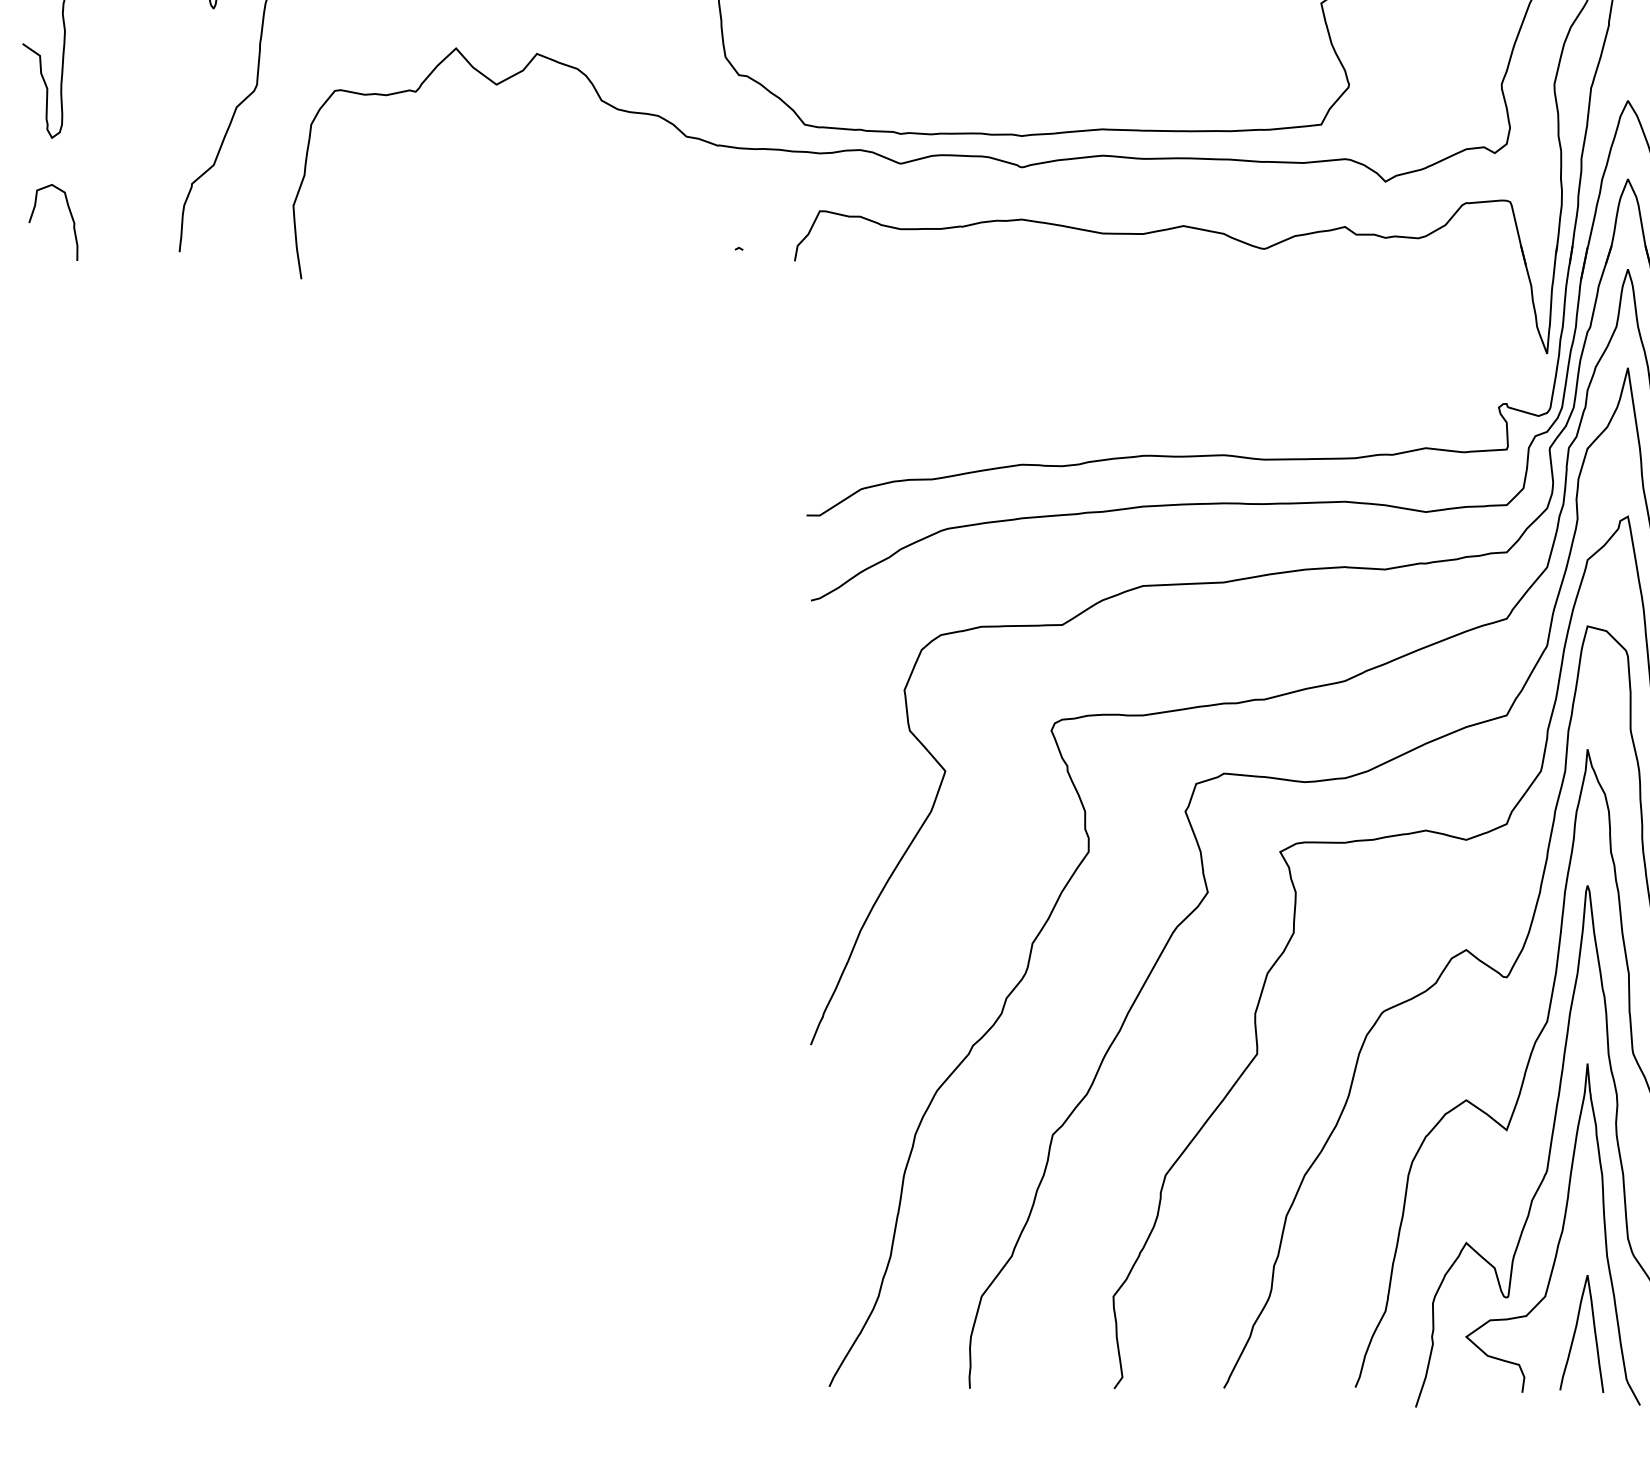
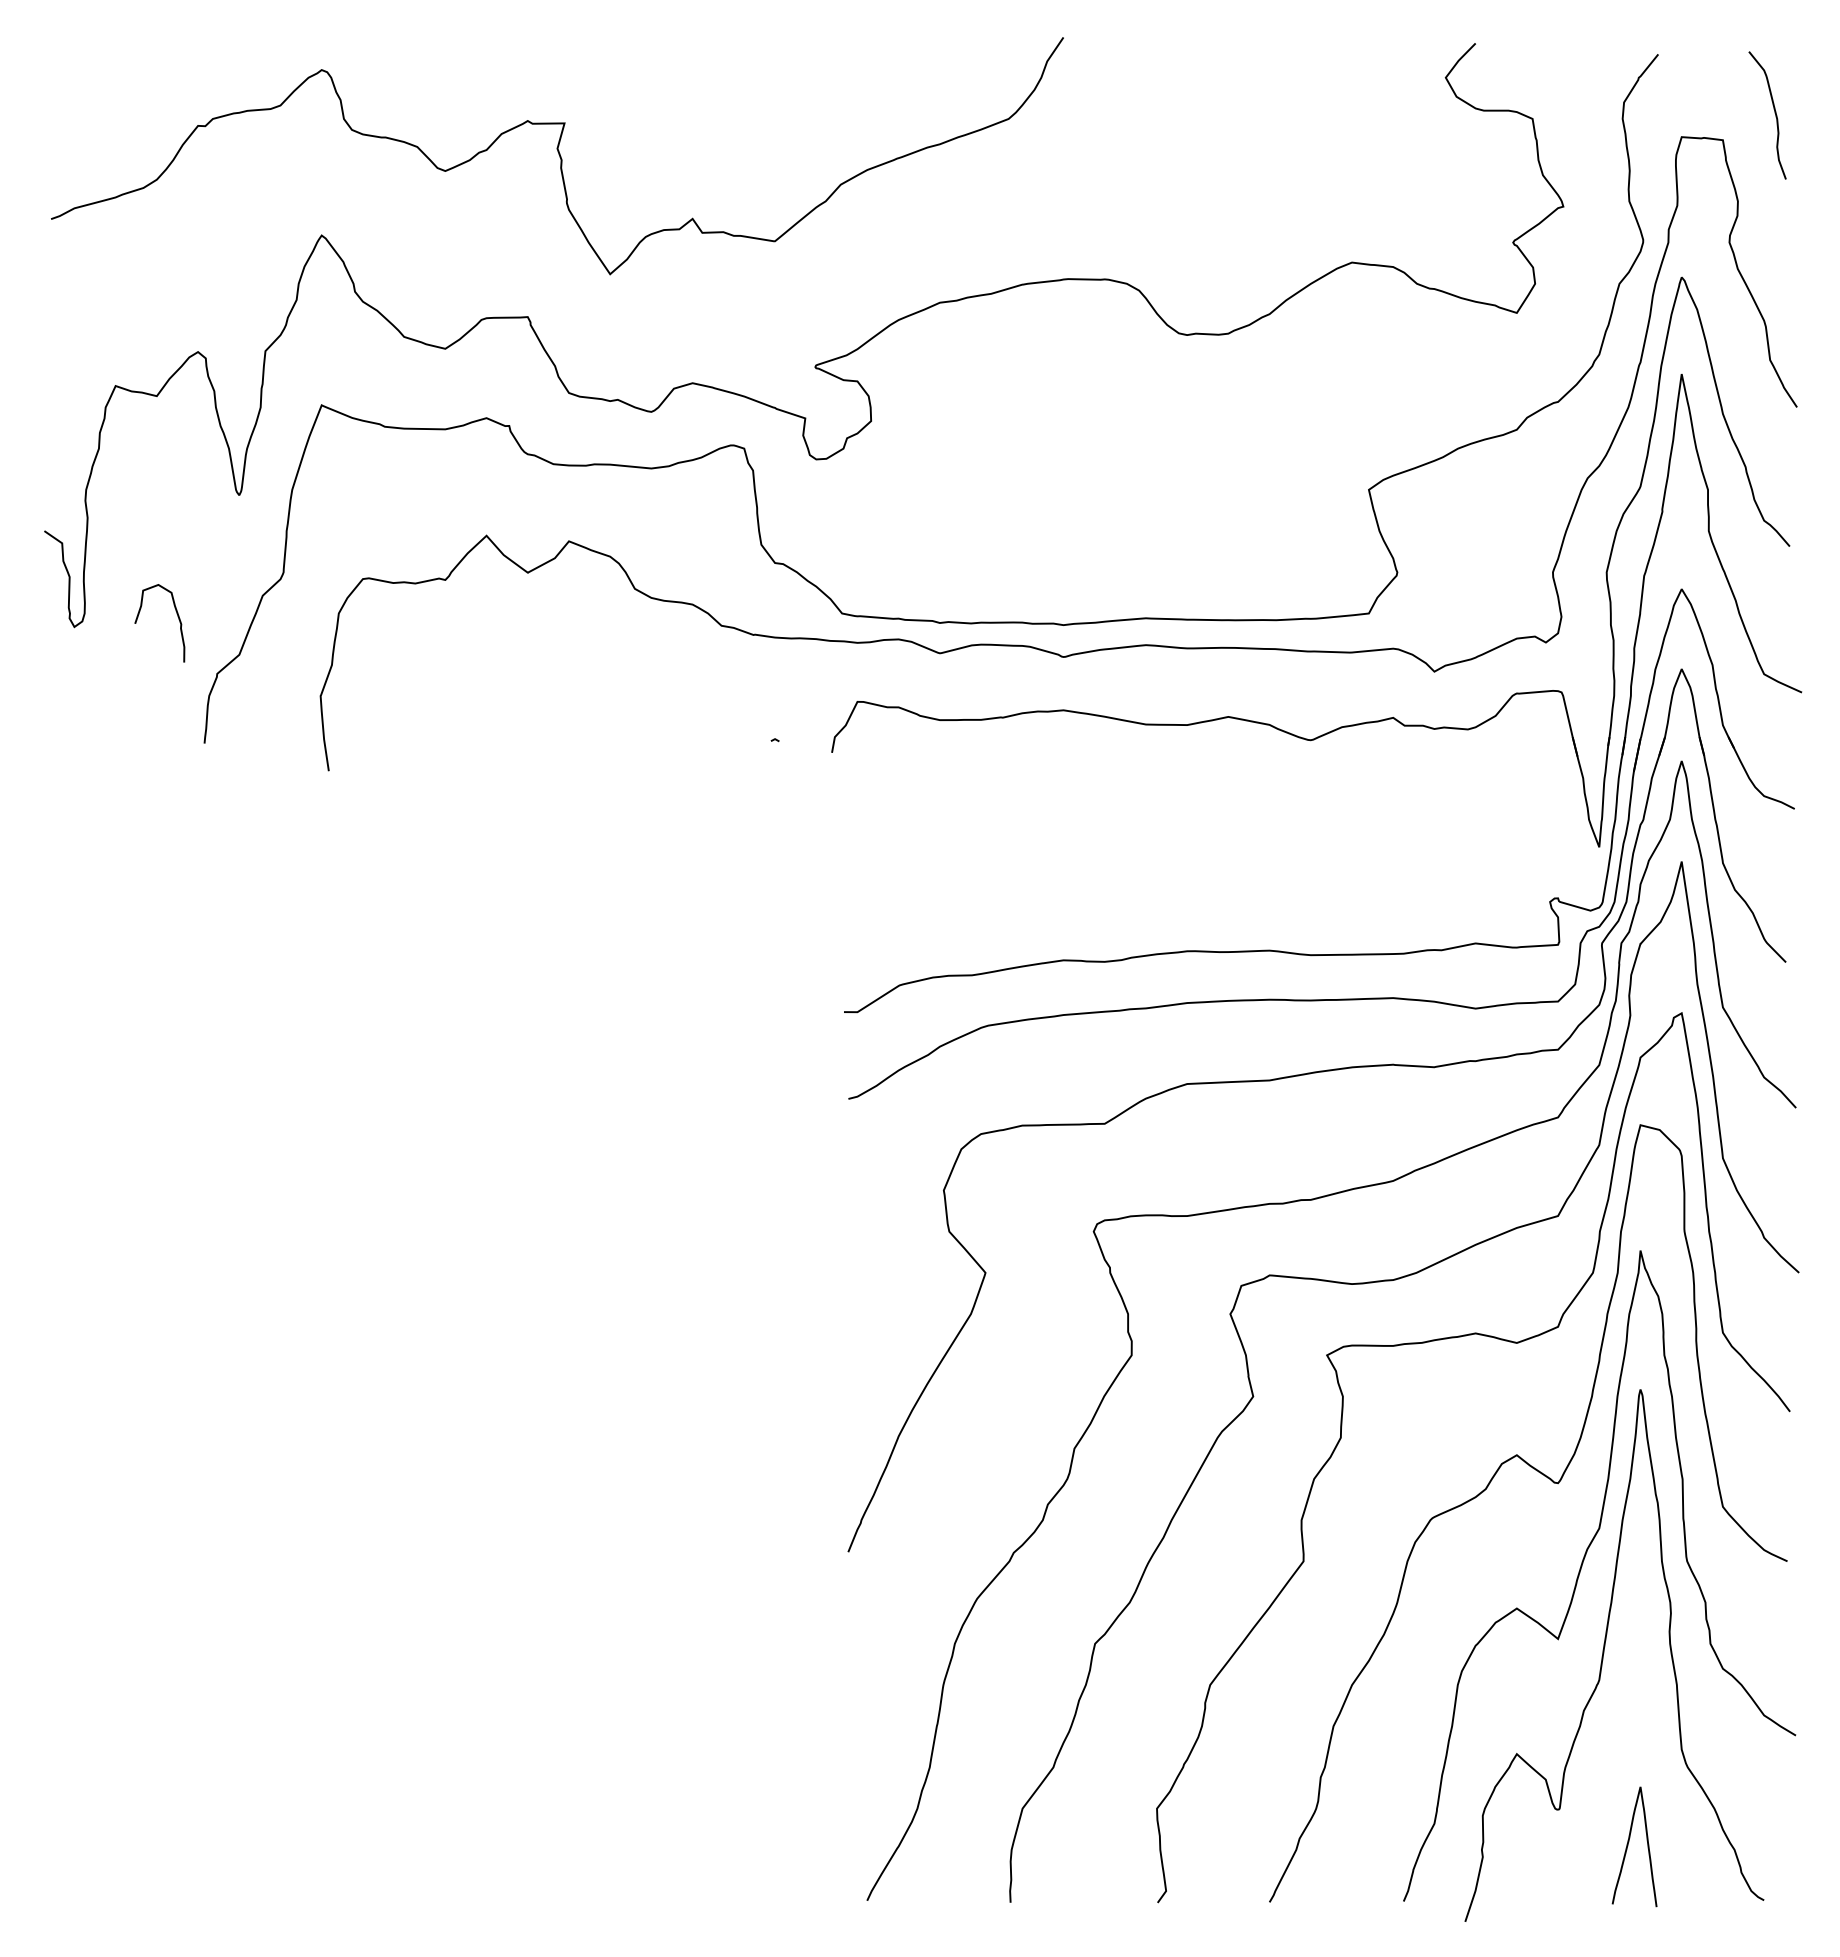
curve: (70, 215) -> (177, 616), moved
curve: (1560, 1234) -> (1612, 1745), removed

